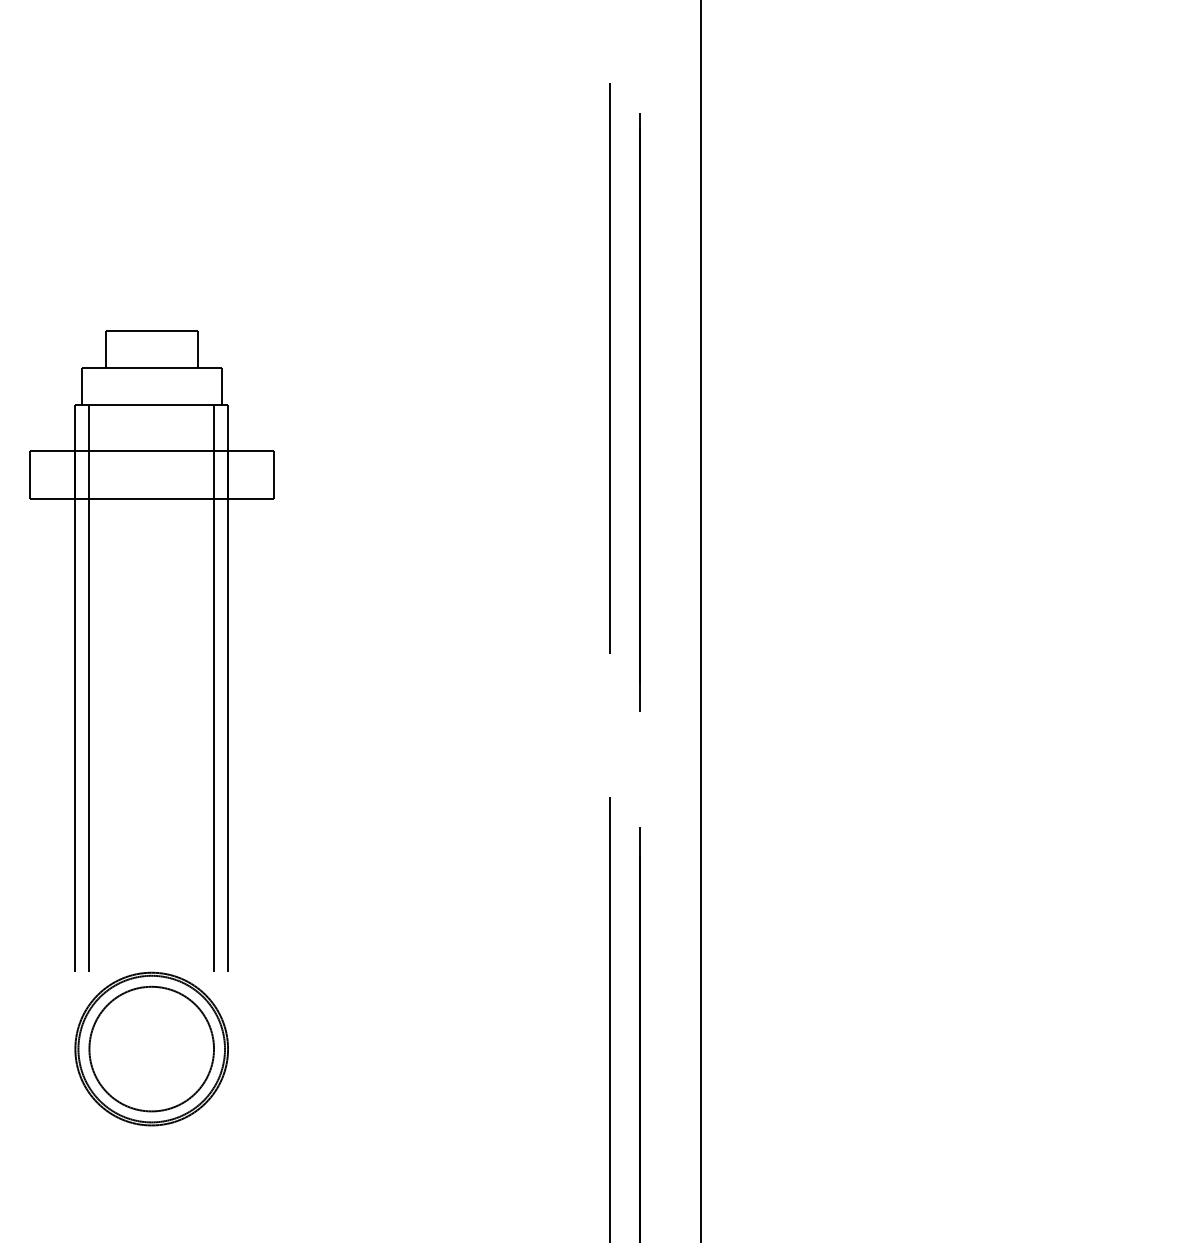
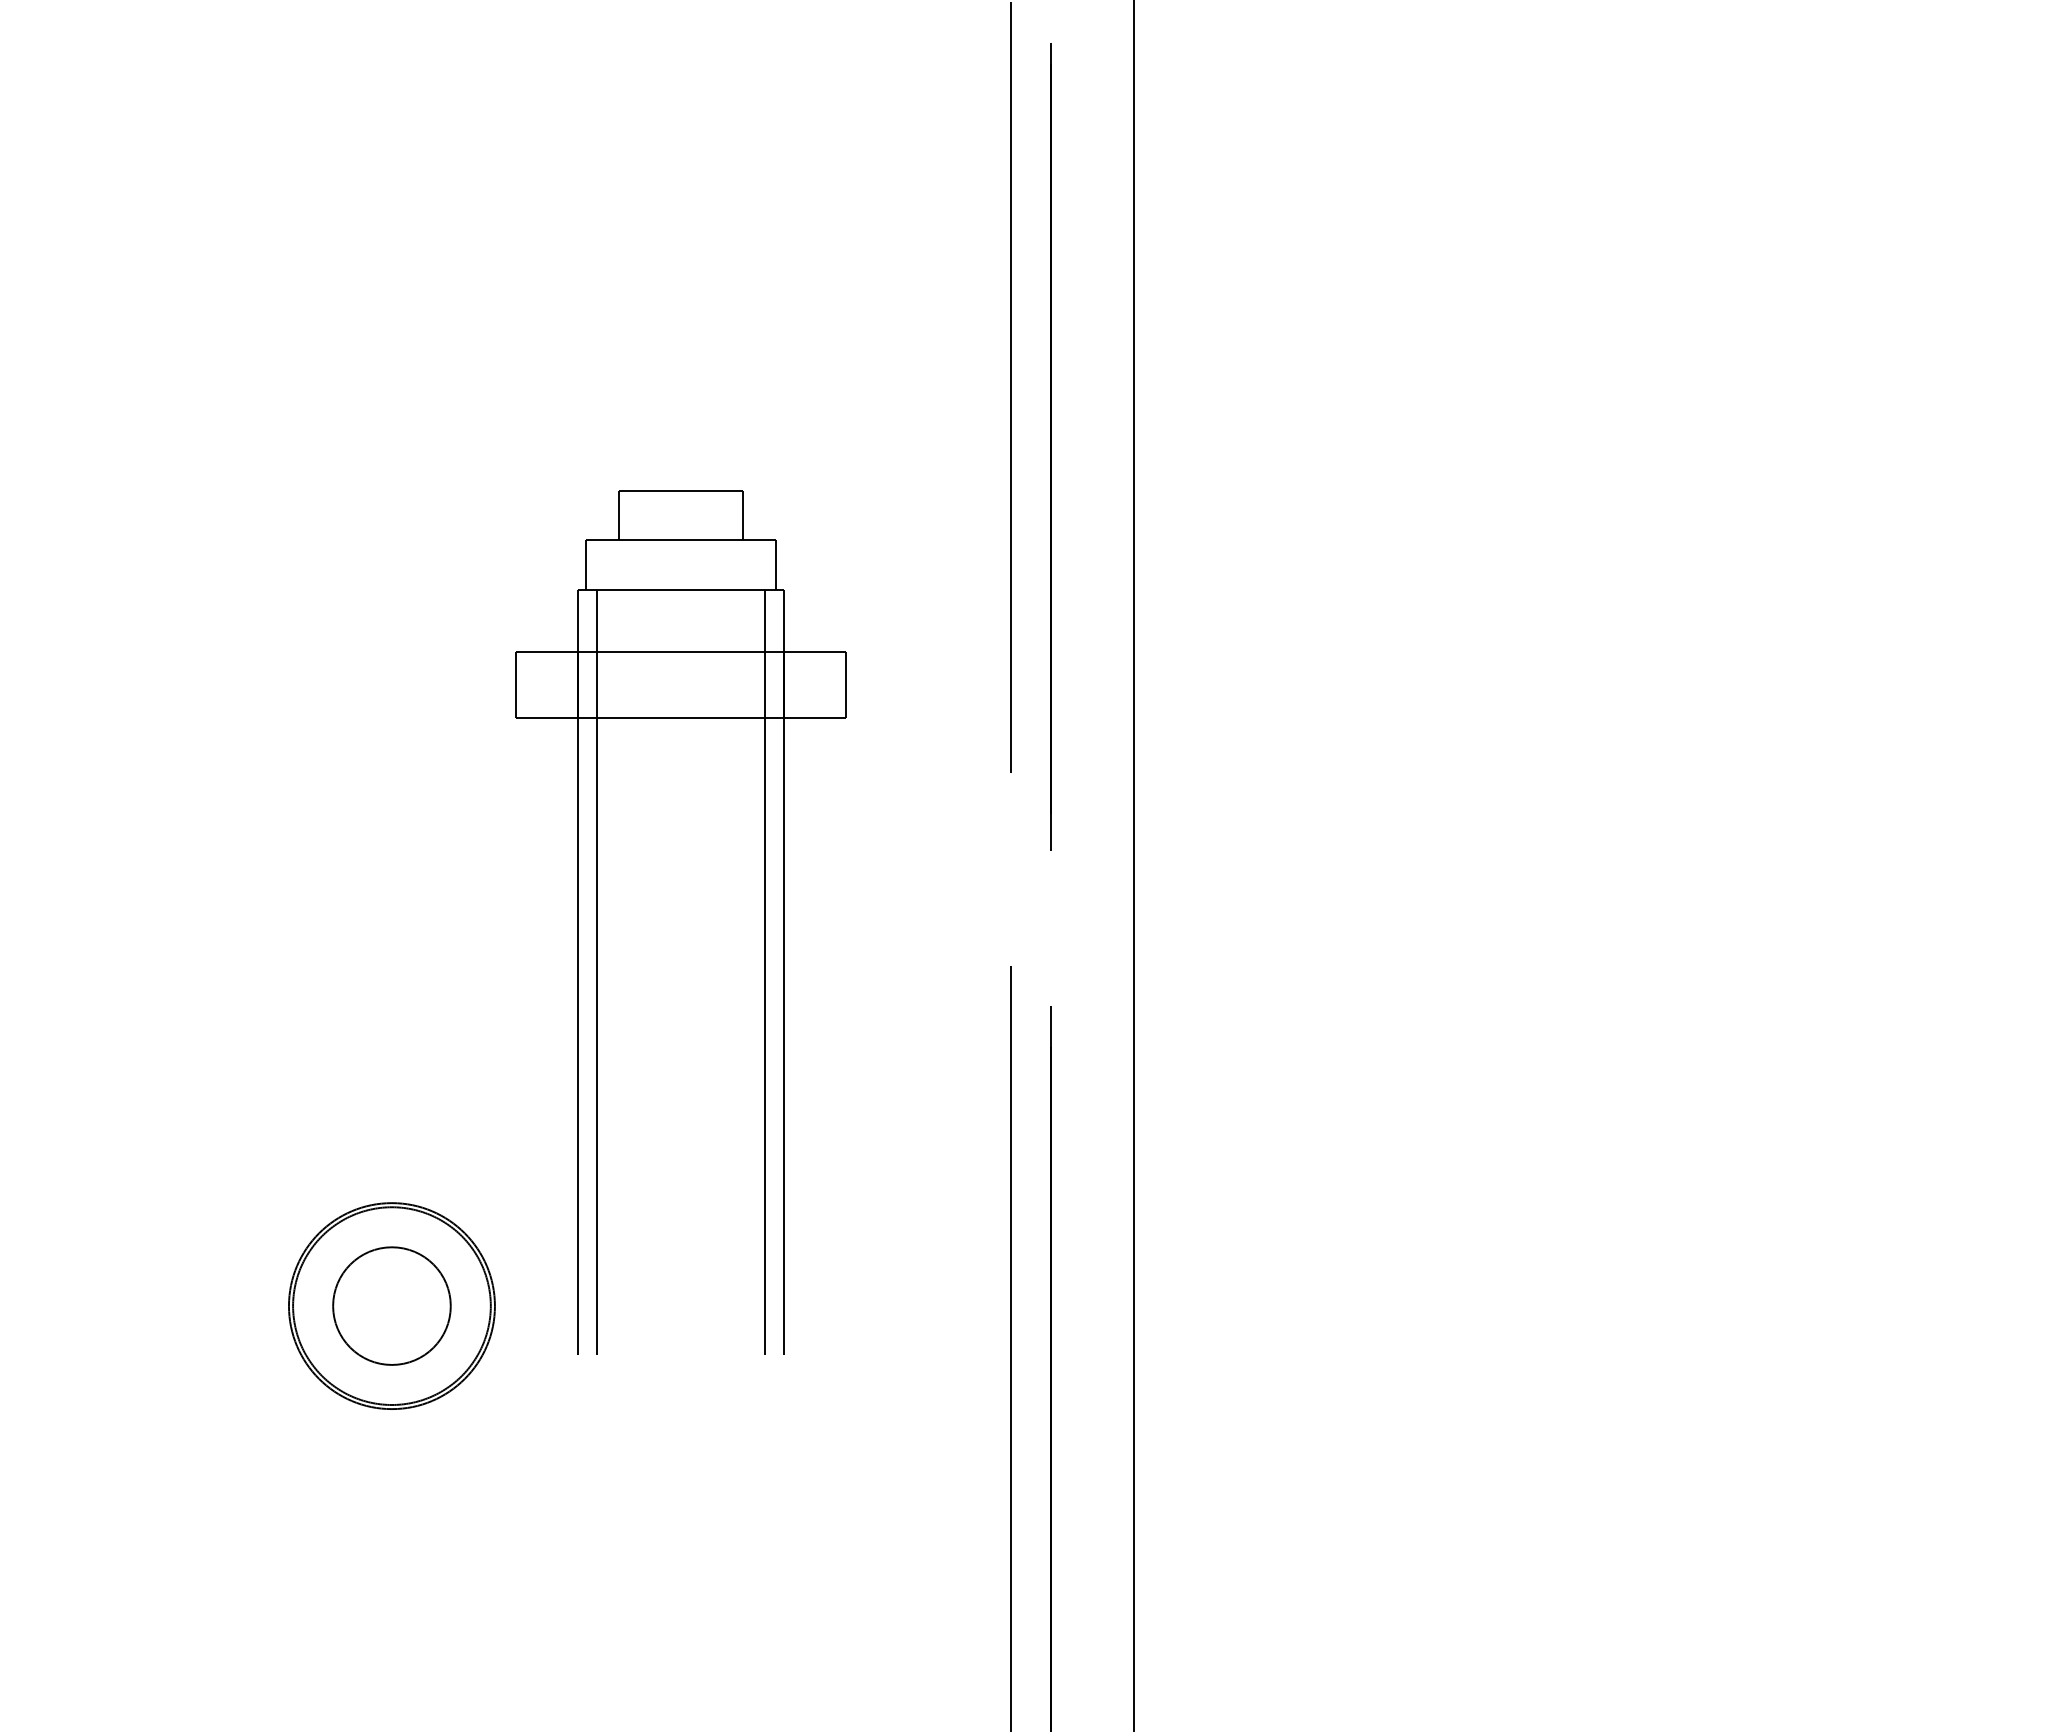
part: (89, 651) -> (597, 922), moved
circle: (151, 1049) -> (391, 1306), size x0.7

